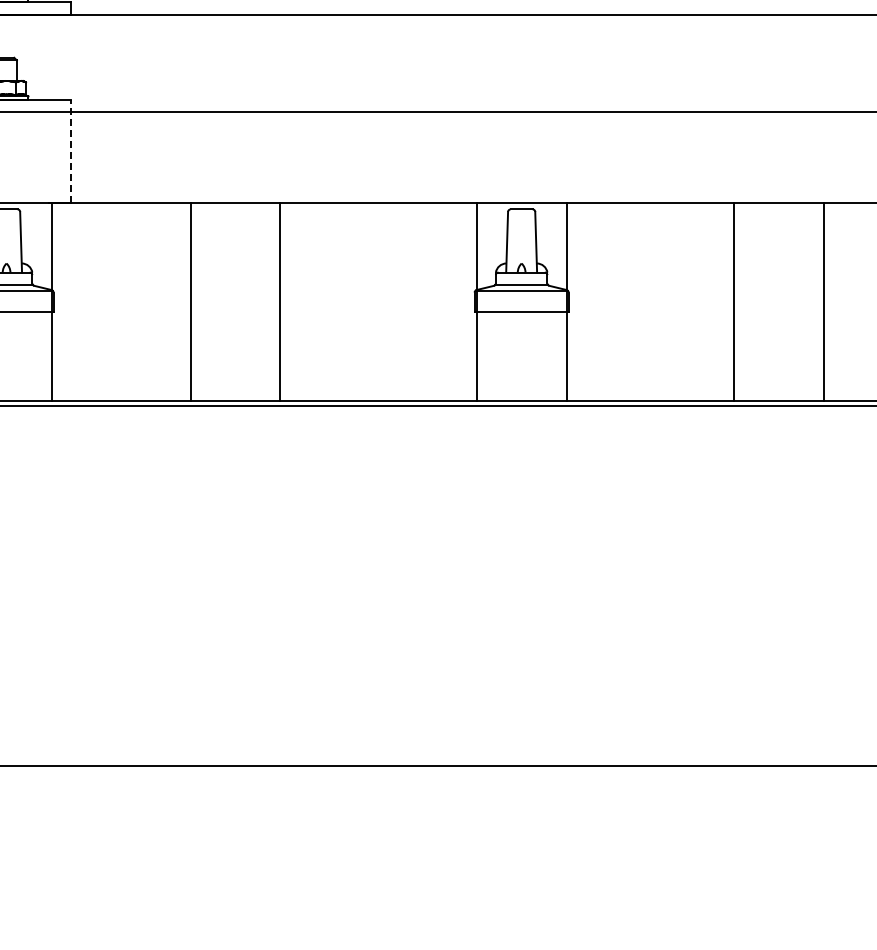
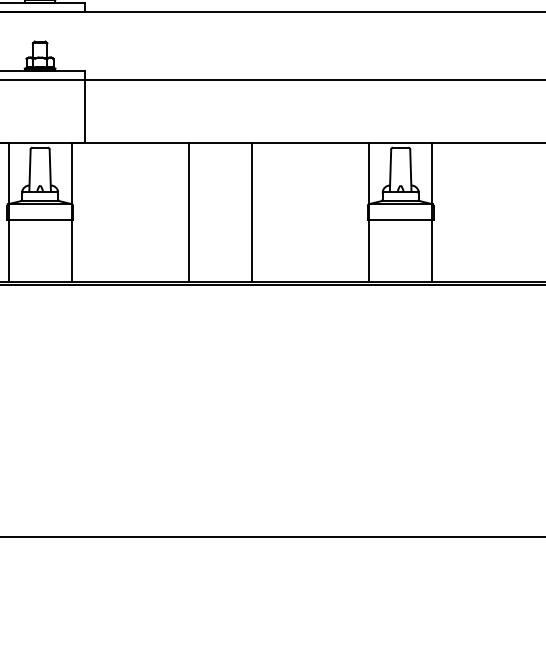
line: (70, 150) -> (84, 106), dashed -> solid
line: (191, 301) -> (189, 212), moved
line: (280, 301) -> (252, 212), moved

